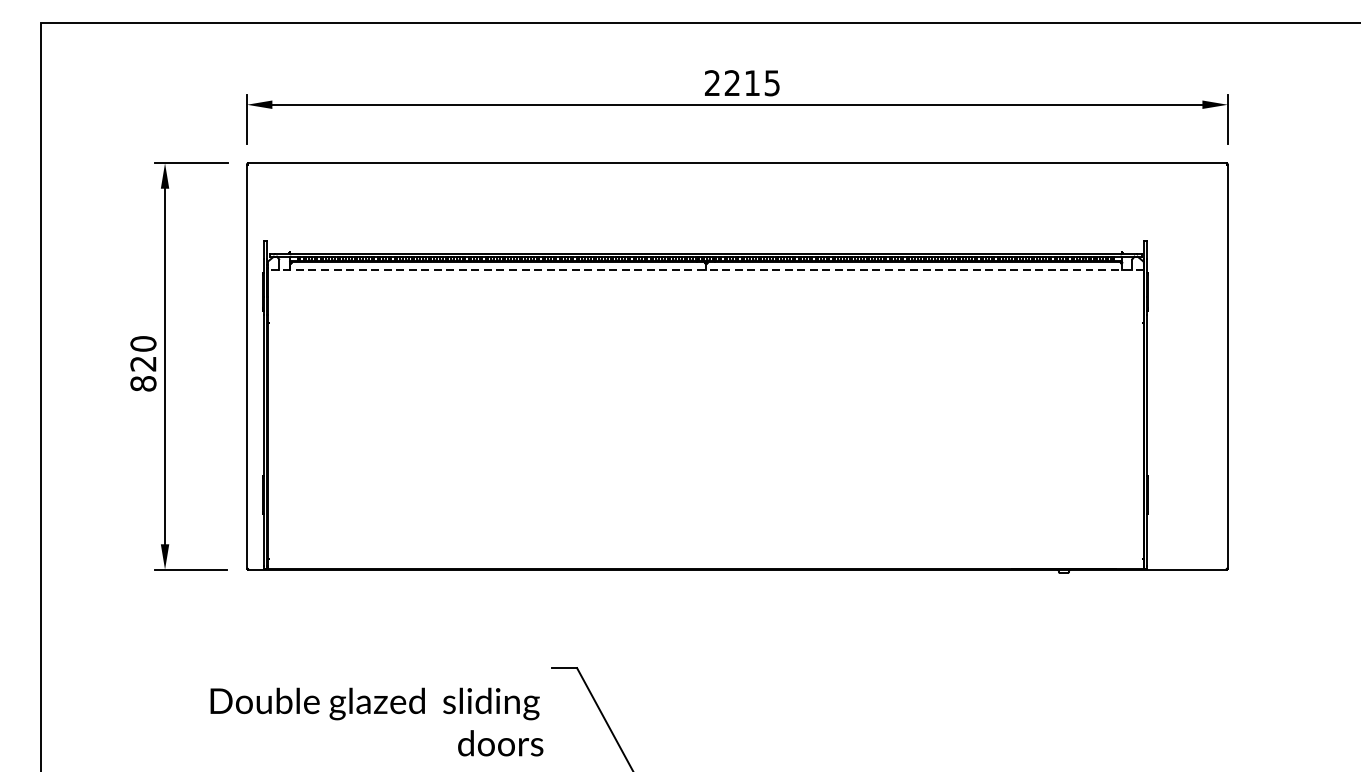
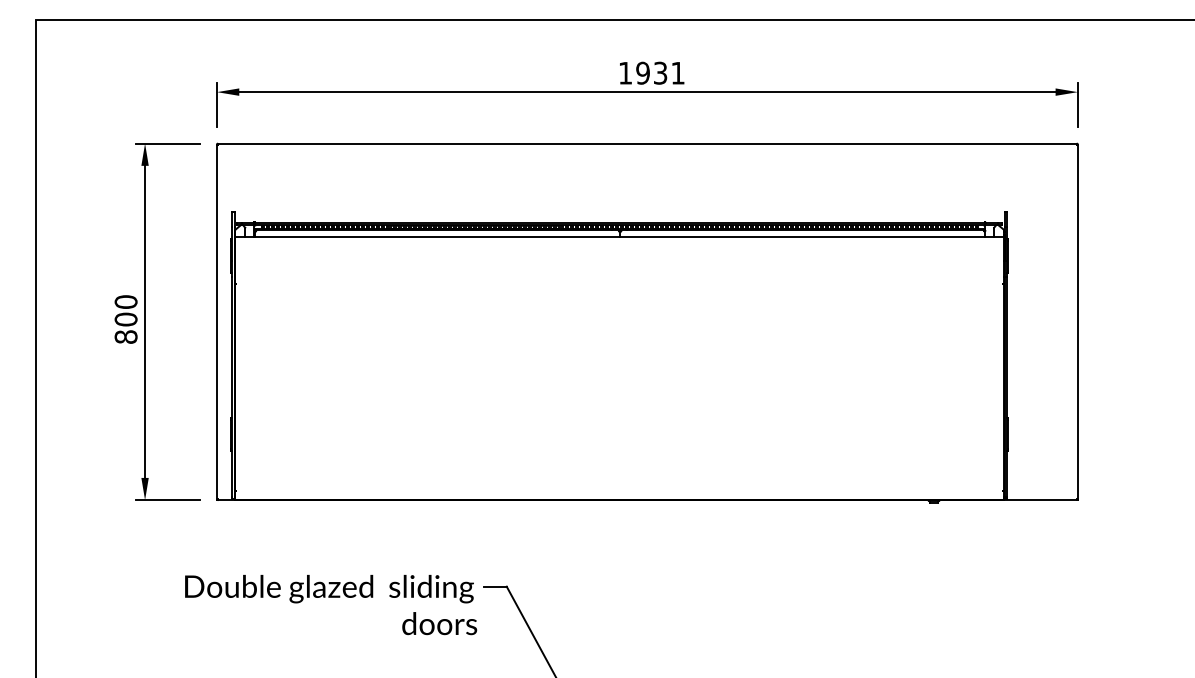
text: (742, 82) -> (651, 72), 2215 -> 1931
line: (705, 270) -> (619, 237), dashed -> solid
text: (142, 363) -> (125, 319), 820 -> 800
text: (377, 722) -> (331, 605), moved

